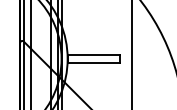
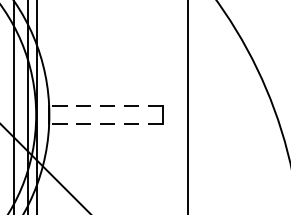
line: (93, 54) -> (105, 105), solid -> dashed
line: (93, 63) -> (105, 125), solid -> dashed

